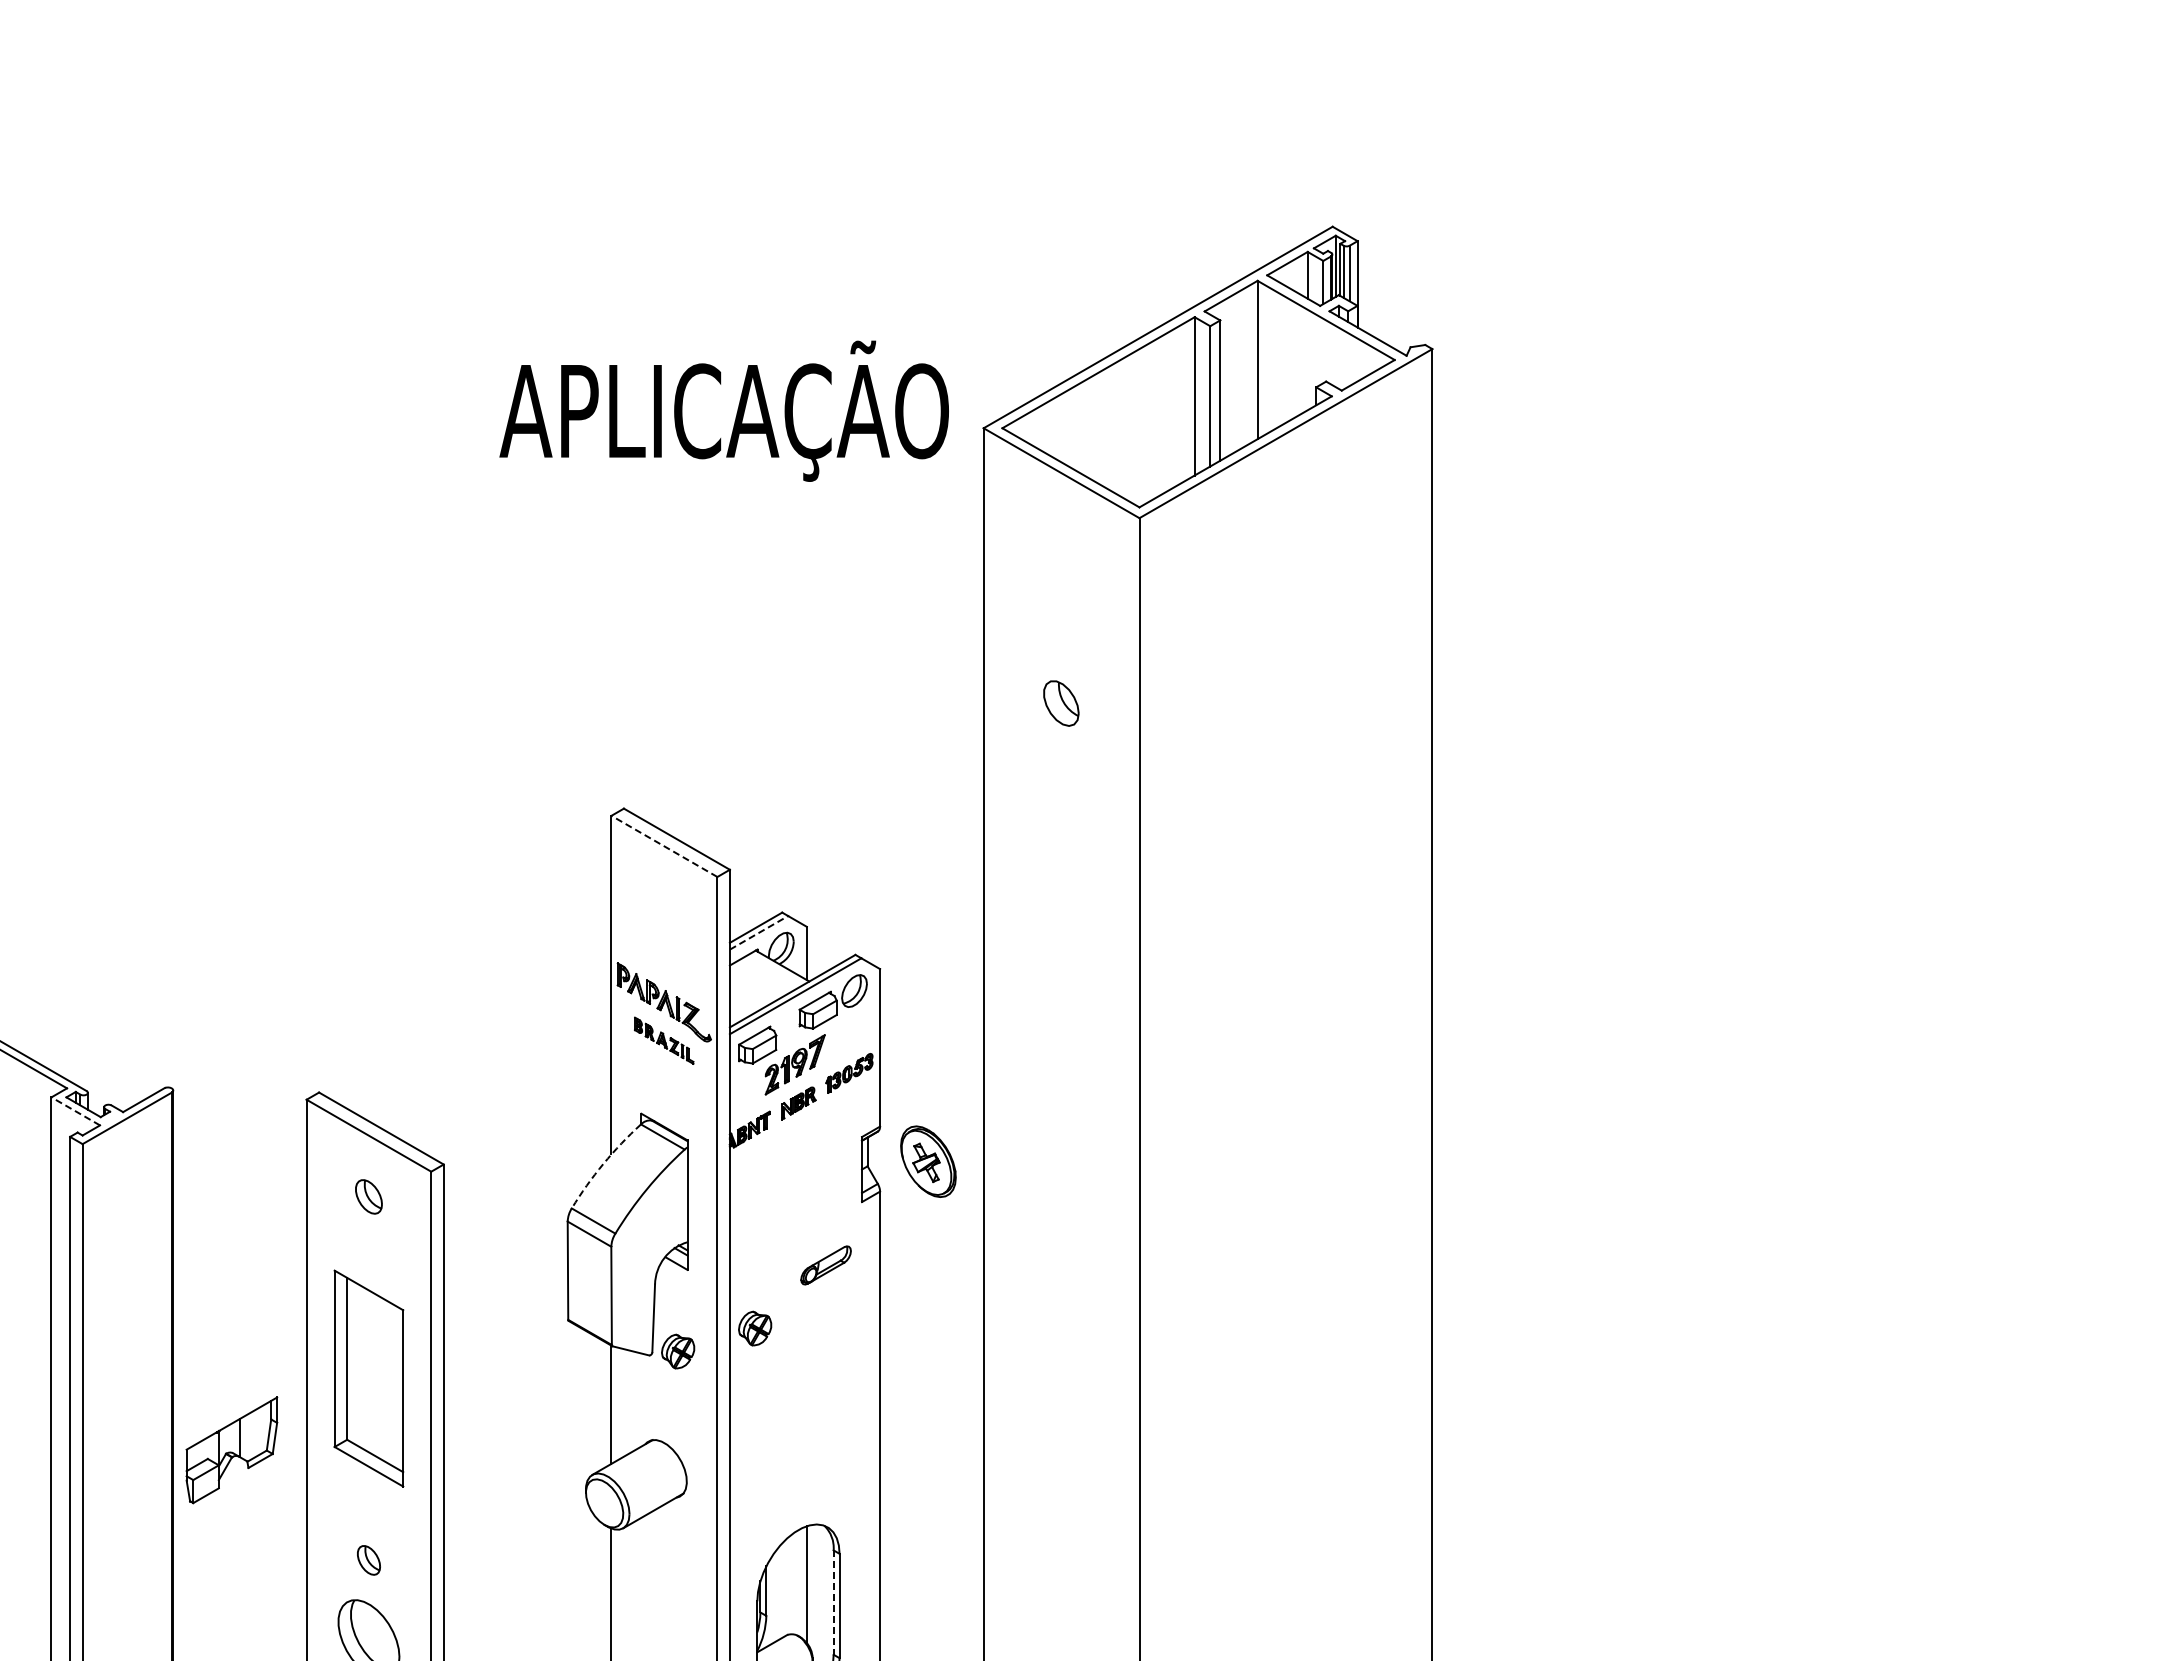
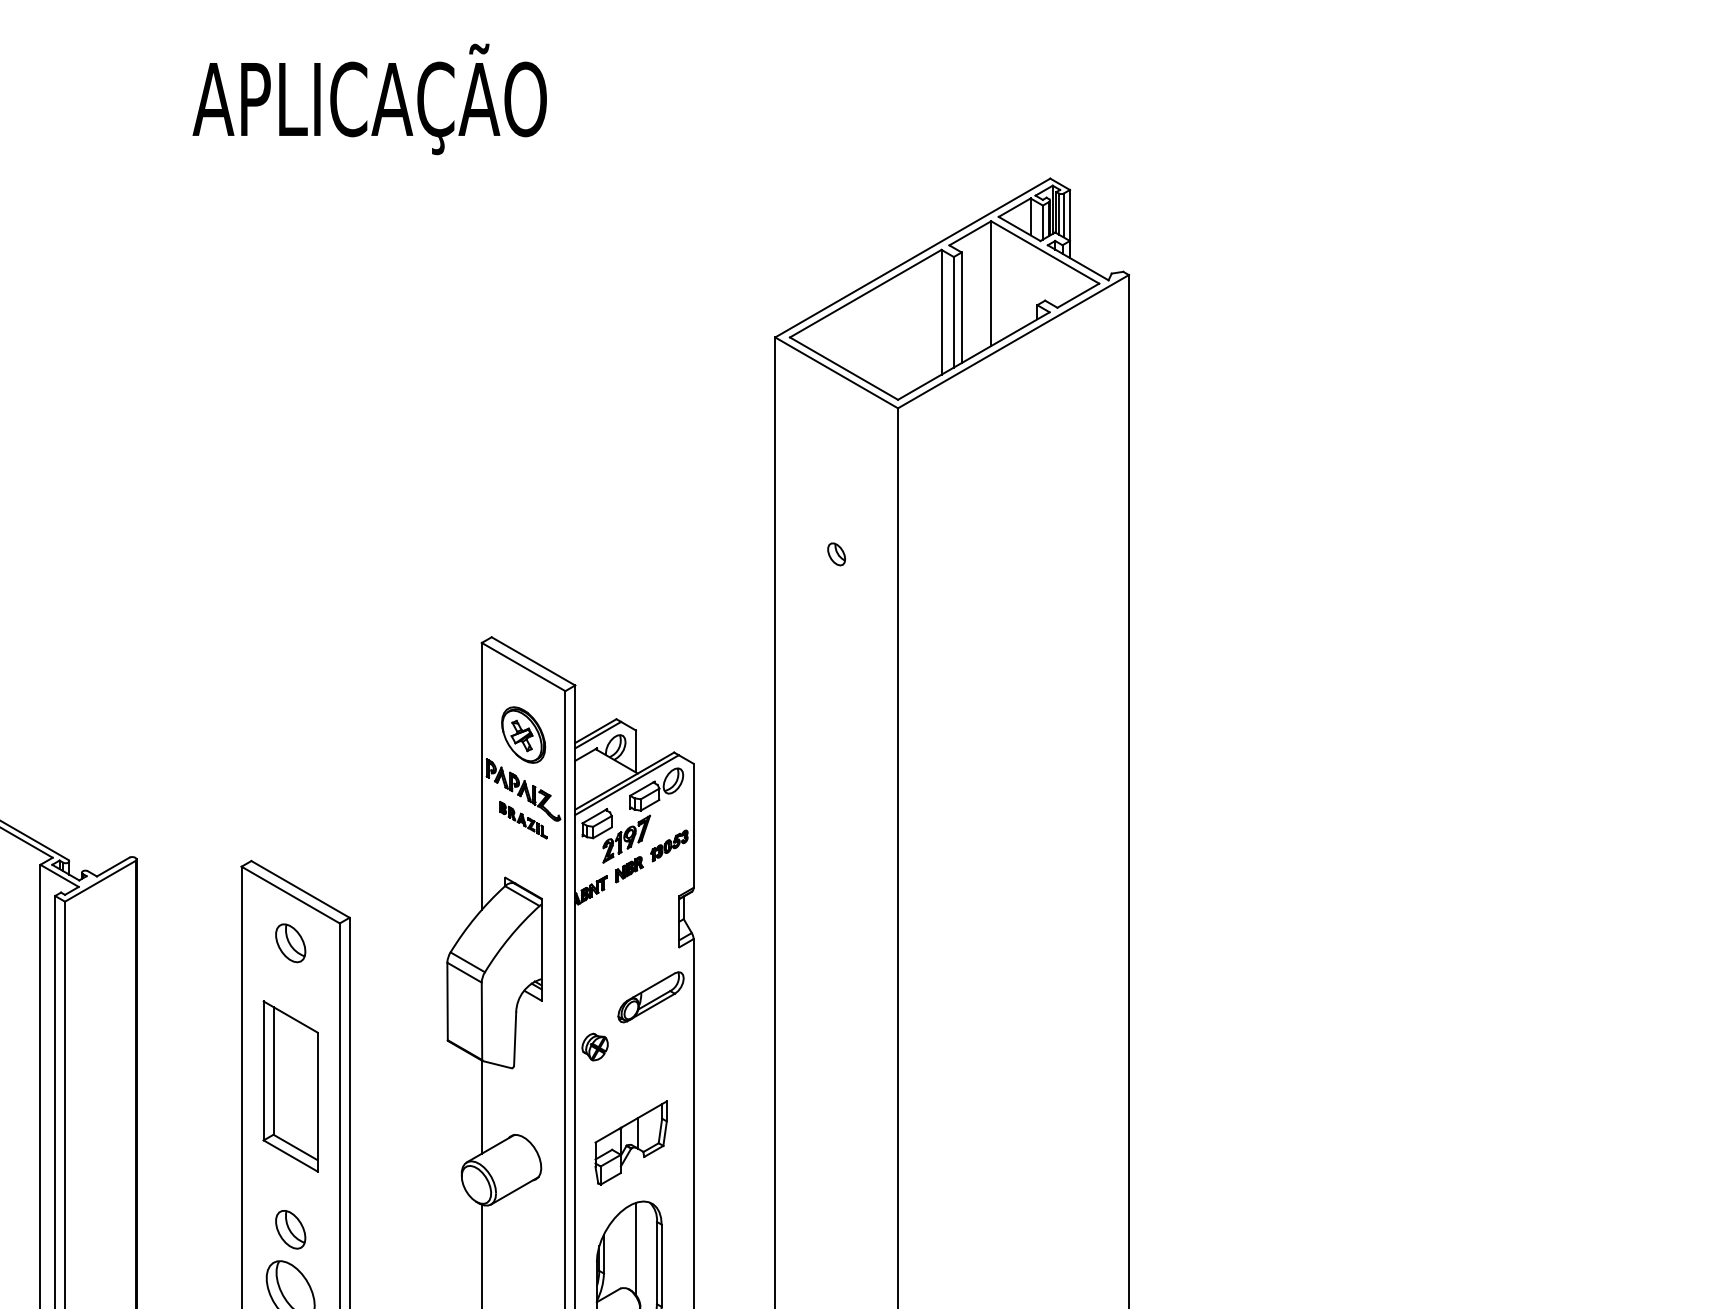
text: (723, 410) -> (369, 98), moved
part: (1061, 703) -> (836, 554), size x0.62
line: (664, 846) -> (523, 667), dashed -> solid
line: (759, 932) -> (598, 734), dashed -> solid
line: (75, 1111) -> (59, 875), dashed -> solid
part: (928, 1161) -> (523, 734), moved
arc: (603, 1163) -> (475, 916), dashed -> solid
part: (368, 1196) -> (290, 942), size x1.43
part: (825, 1265) -> (650, 997), size x1.67
part: (678, 1351) -> (534, 1065), removed
part: (231, 1450) -> (630, 1143), moved
part: (368, 1560) -> (290, 1229), size x1.67
line: (833, 1603) -> (656, 1263), dashed -> solid

